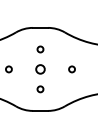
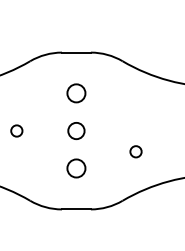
circle: (40, 49) -> (76, 93), size x1.6
circle: (71, 69) -> (134, 151), moved
circle: (40, 89) -> (76, 168), size x1.6

